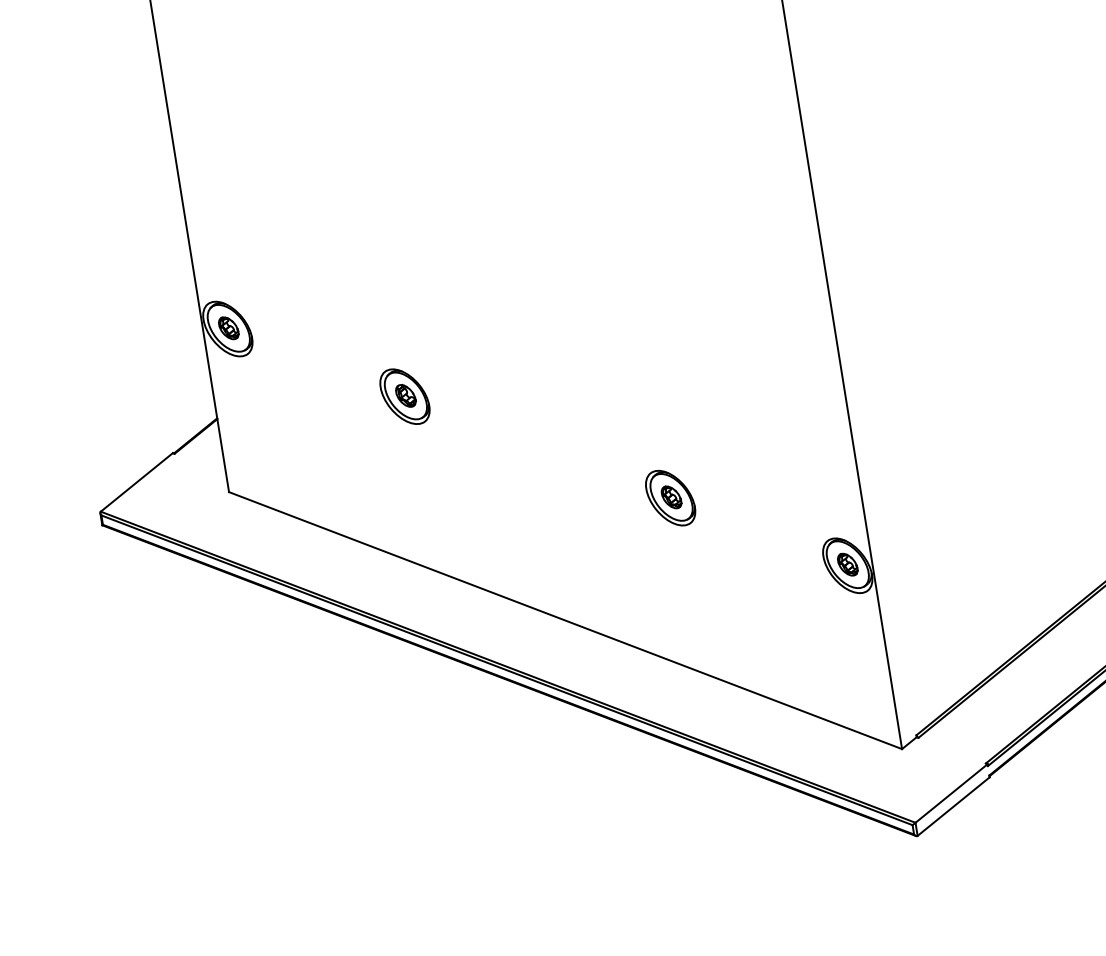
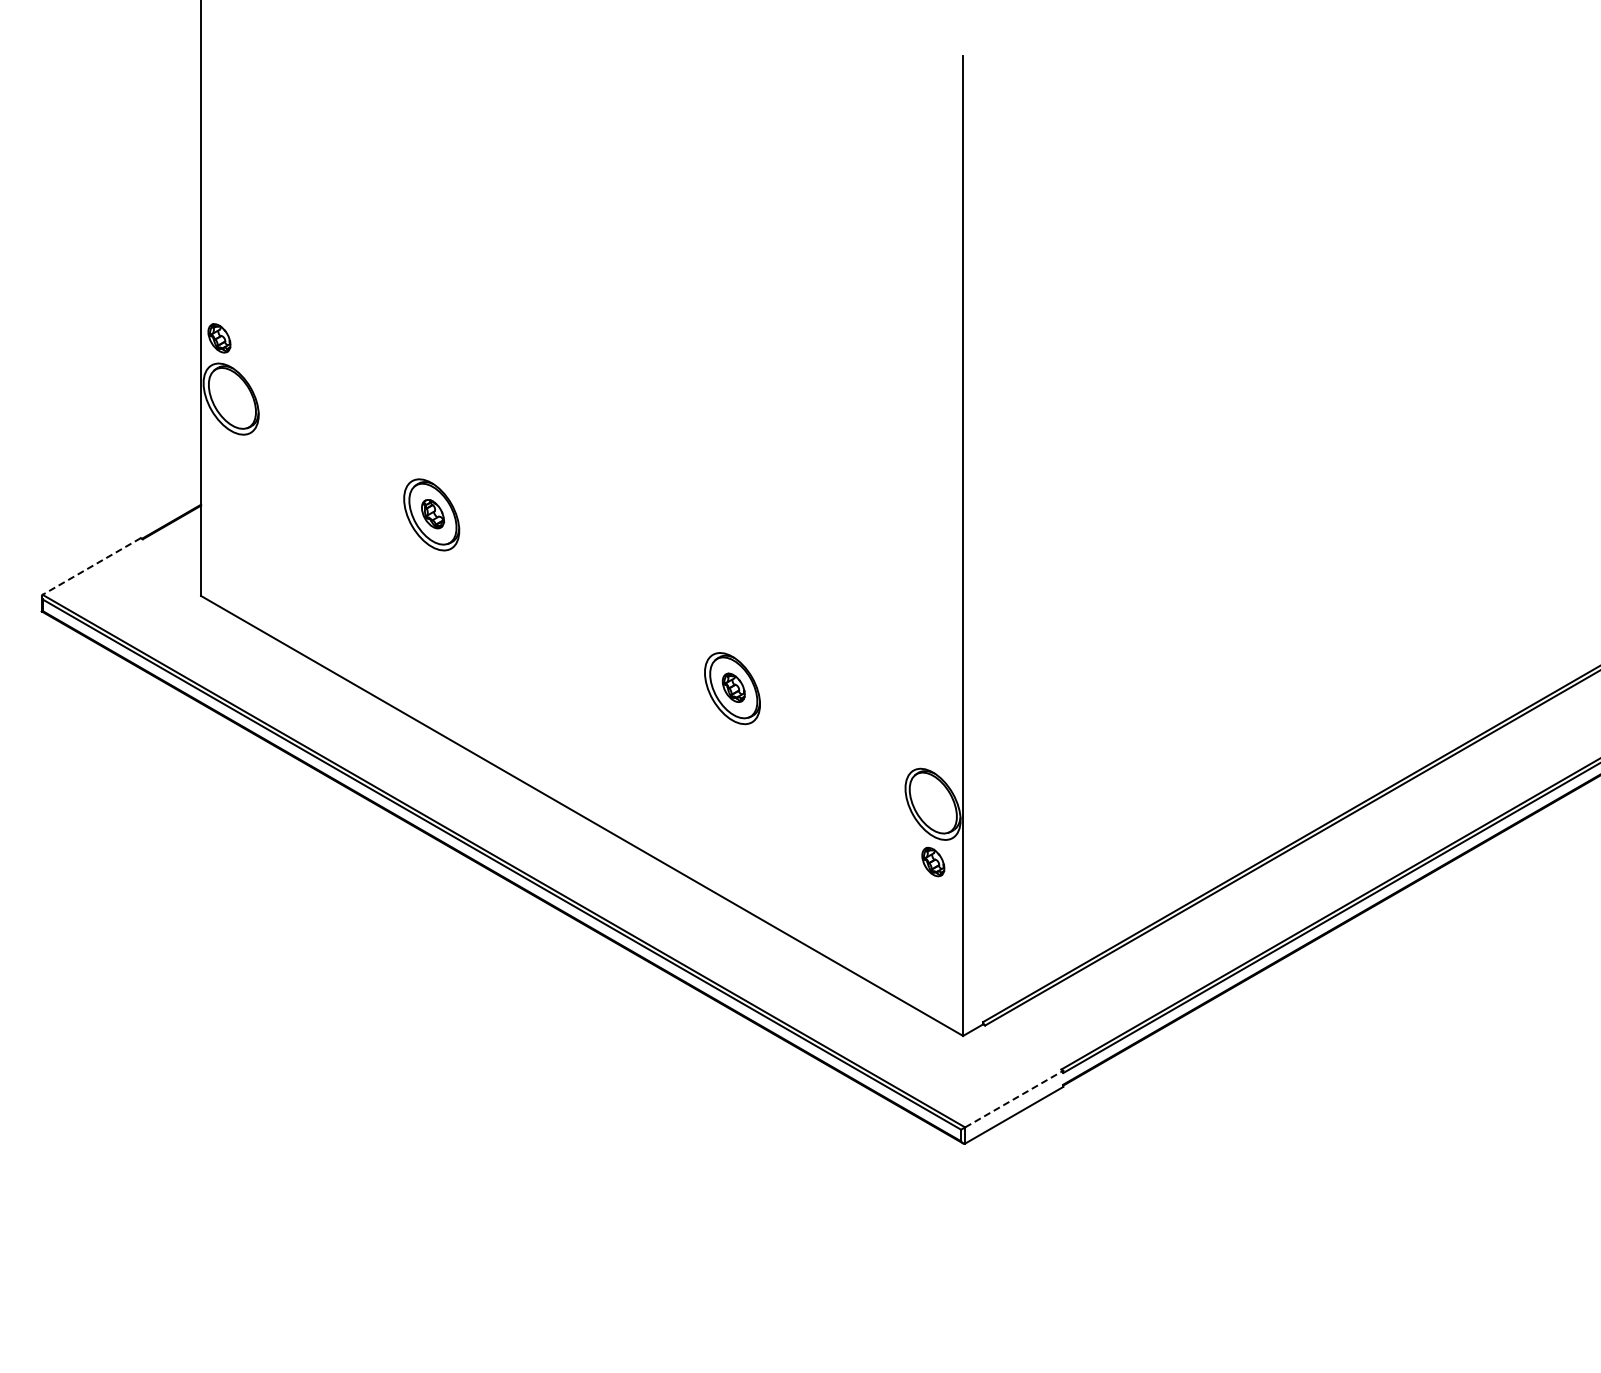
part: (228, 328) -> (219, 338), moved
line: (136, 482) -> (91, 566), solid -> dashed
part: (847, 564) -> (933, 861), moved
line: (951, 793) -> (1014, 1099), solid -> dashed

